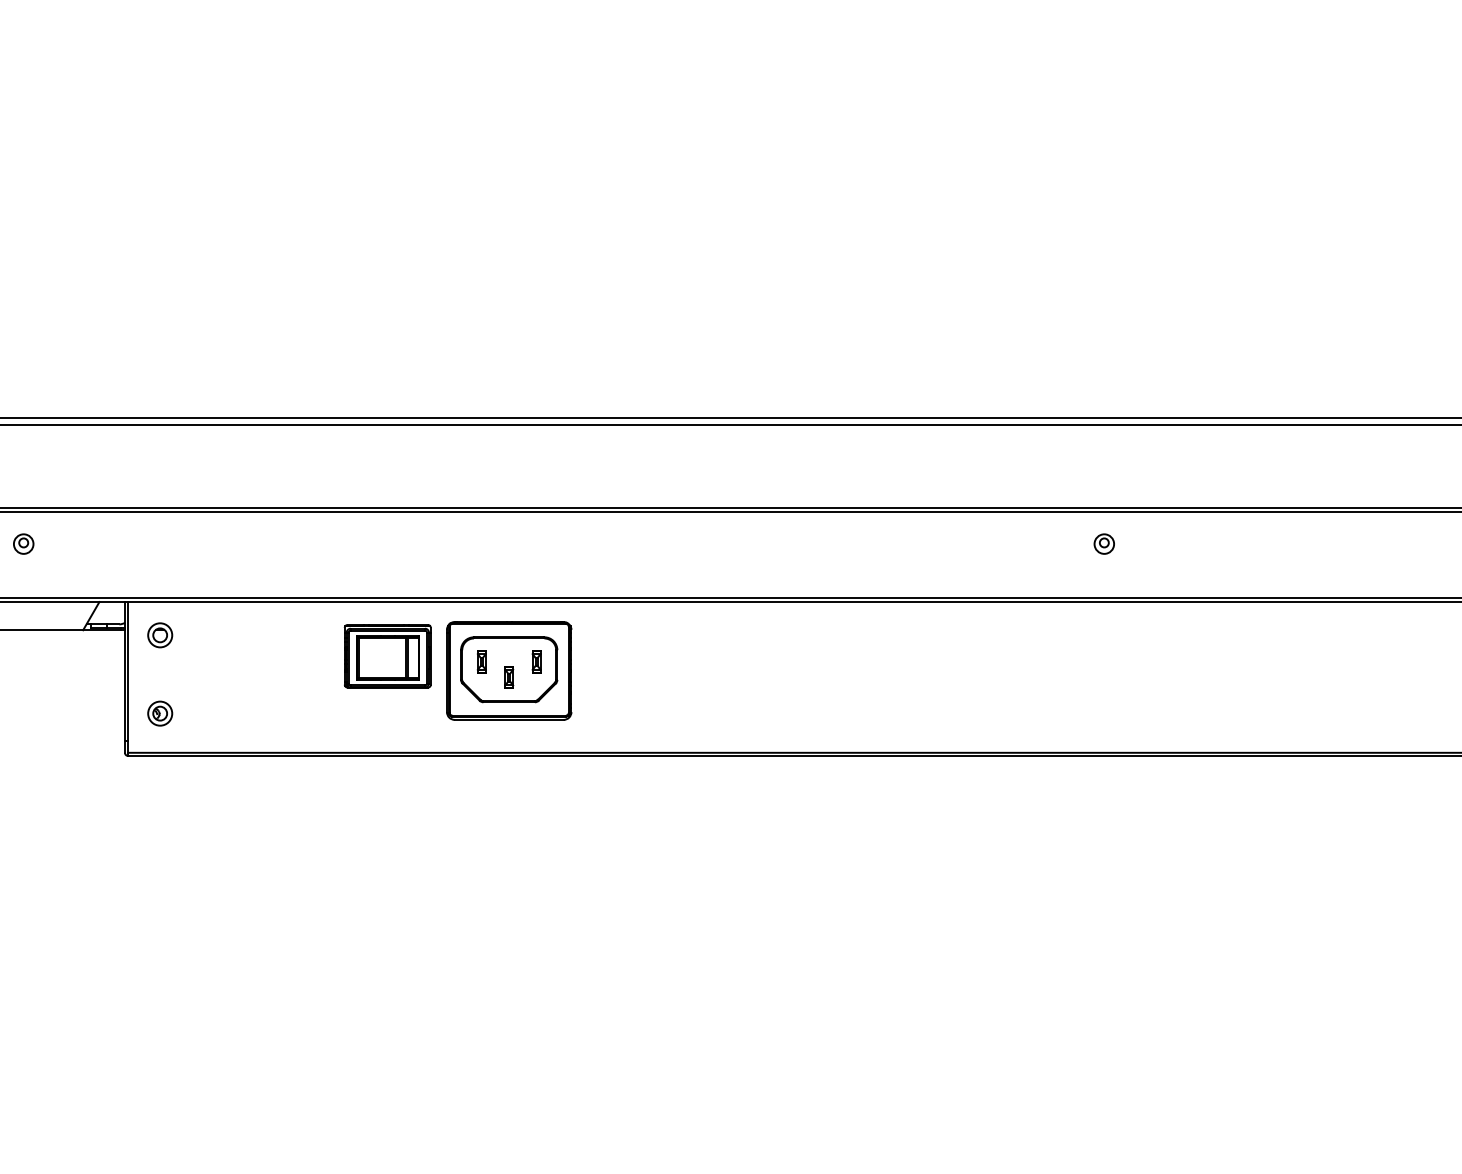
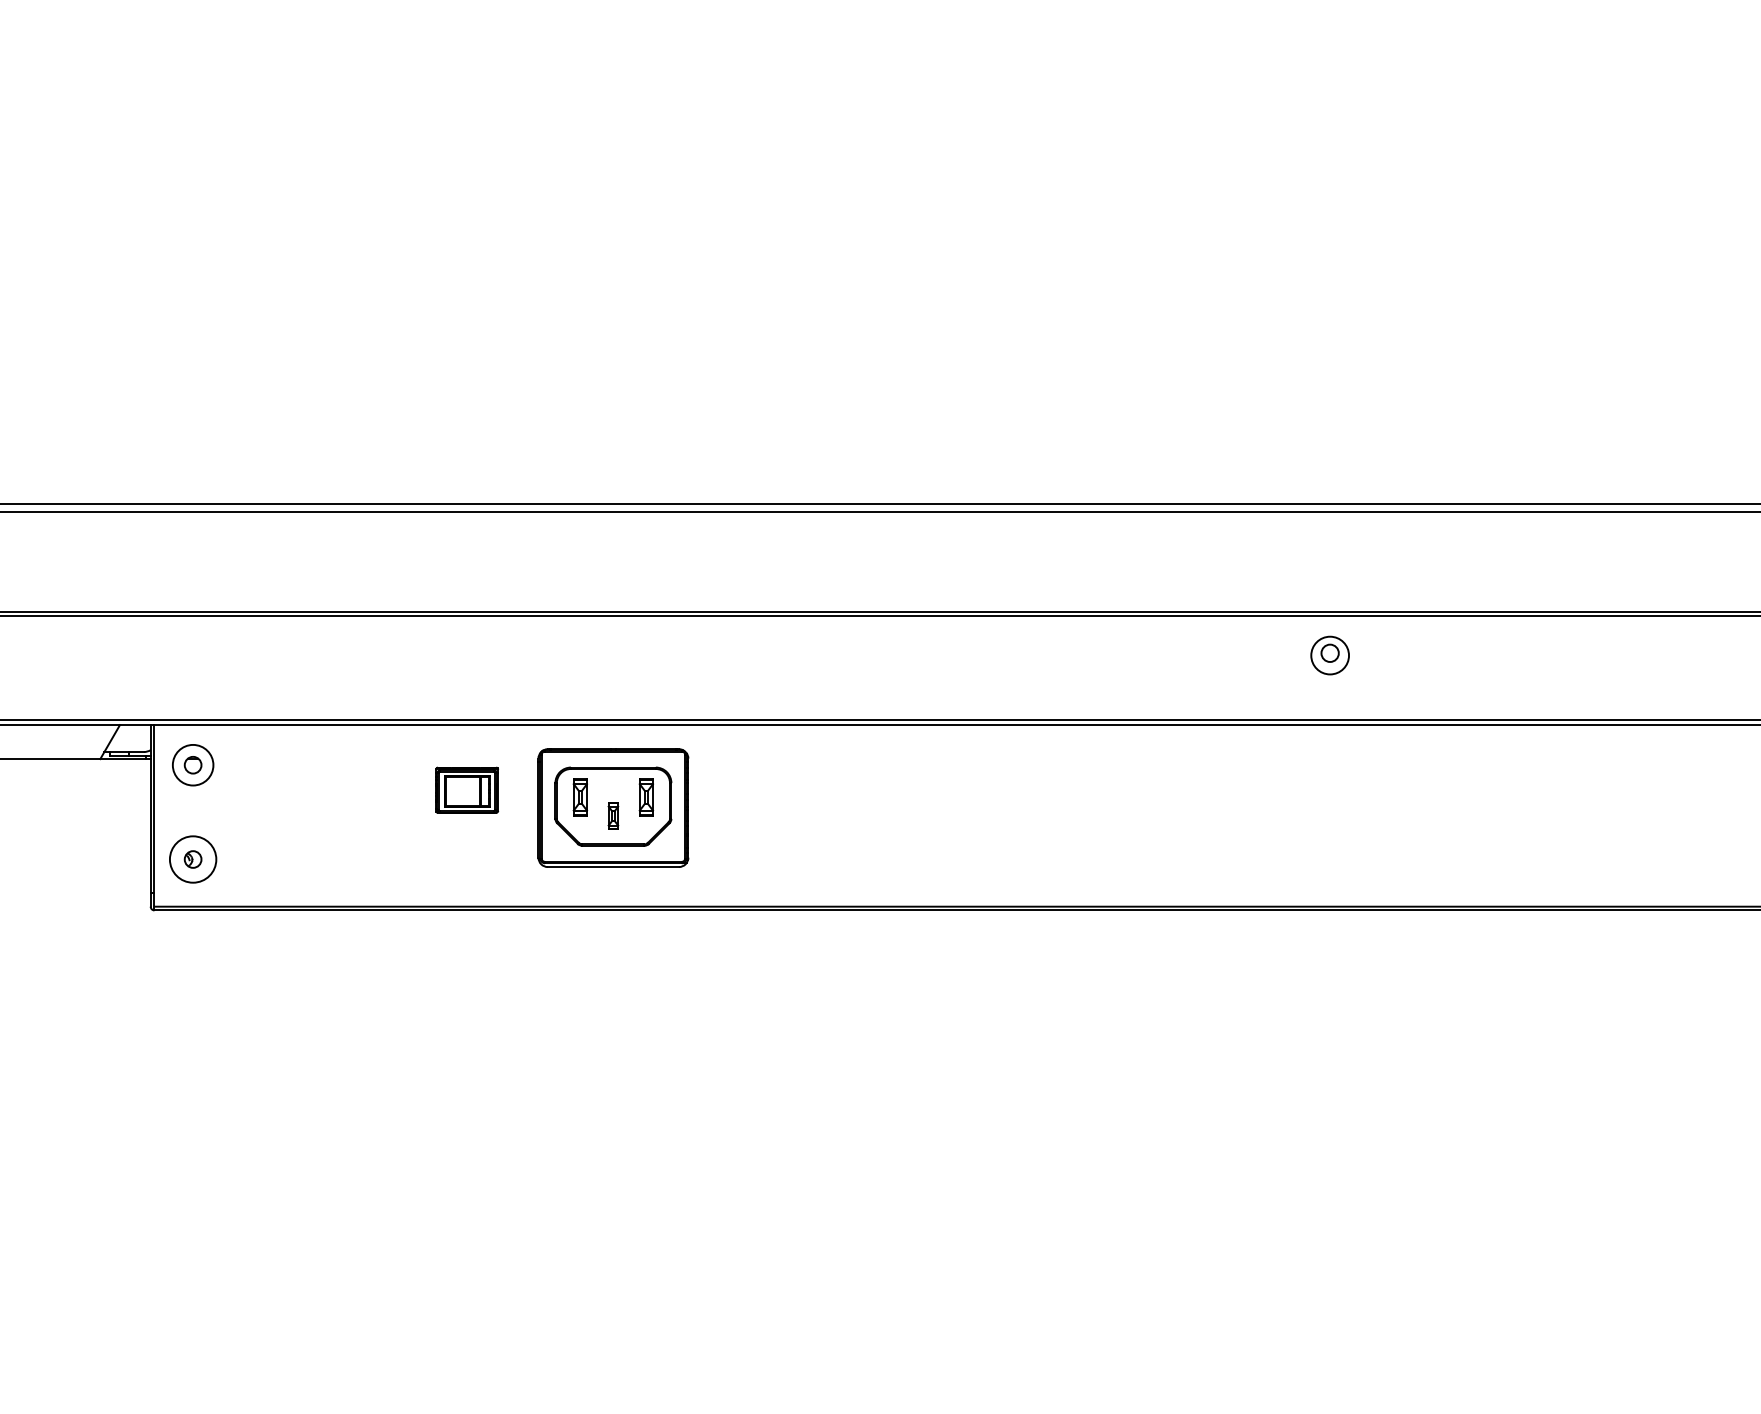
part: (23, 543) -> (28, 654), removed
part: (1103, 543) -> (1329, 654), size x1.6
circle: (159, 634) -> (192, 764), size x1.4
part: (387, 655) -> (466, 789), size x0.6
part: (481, 661) -> (580, 796), size x1.4
part: (536, 661) -> (646, 796), size x1.4
circle: (159, 713) -> (192, 859), size x1.6

